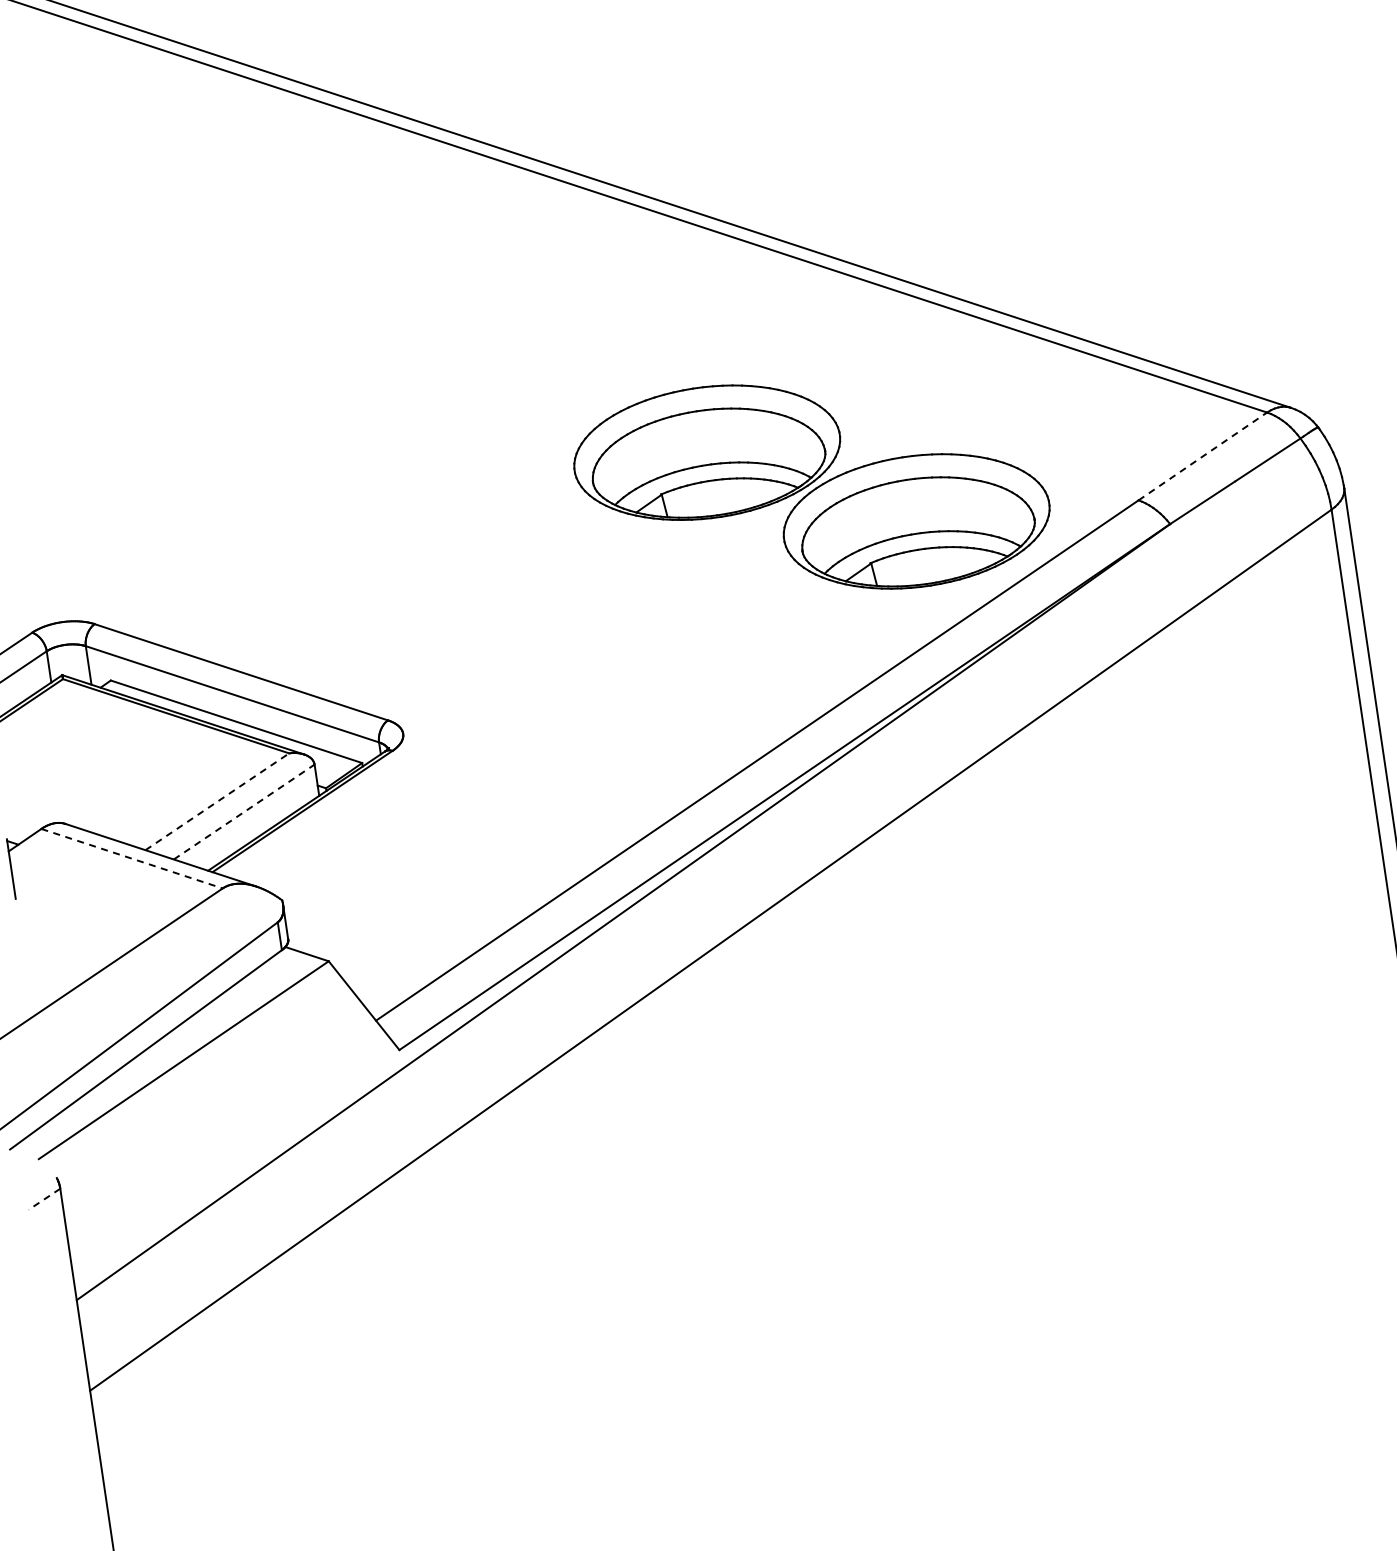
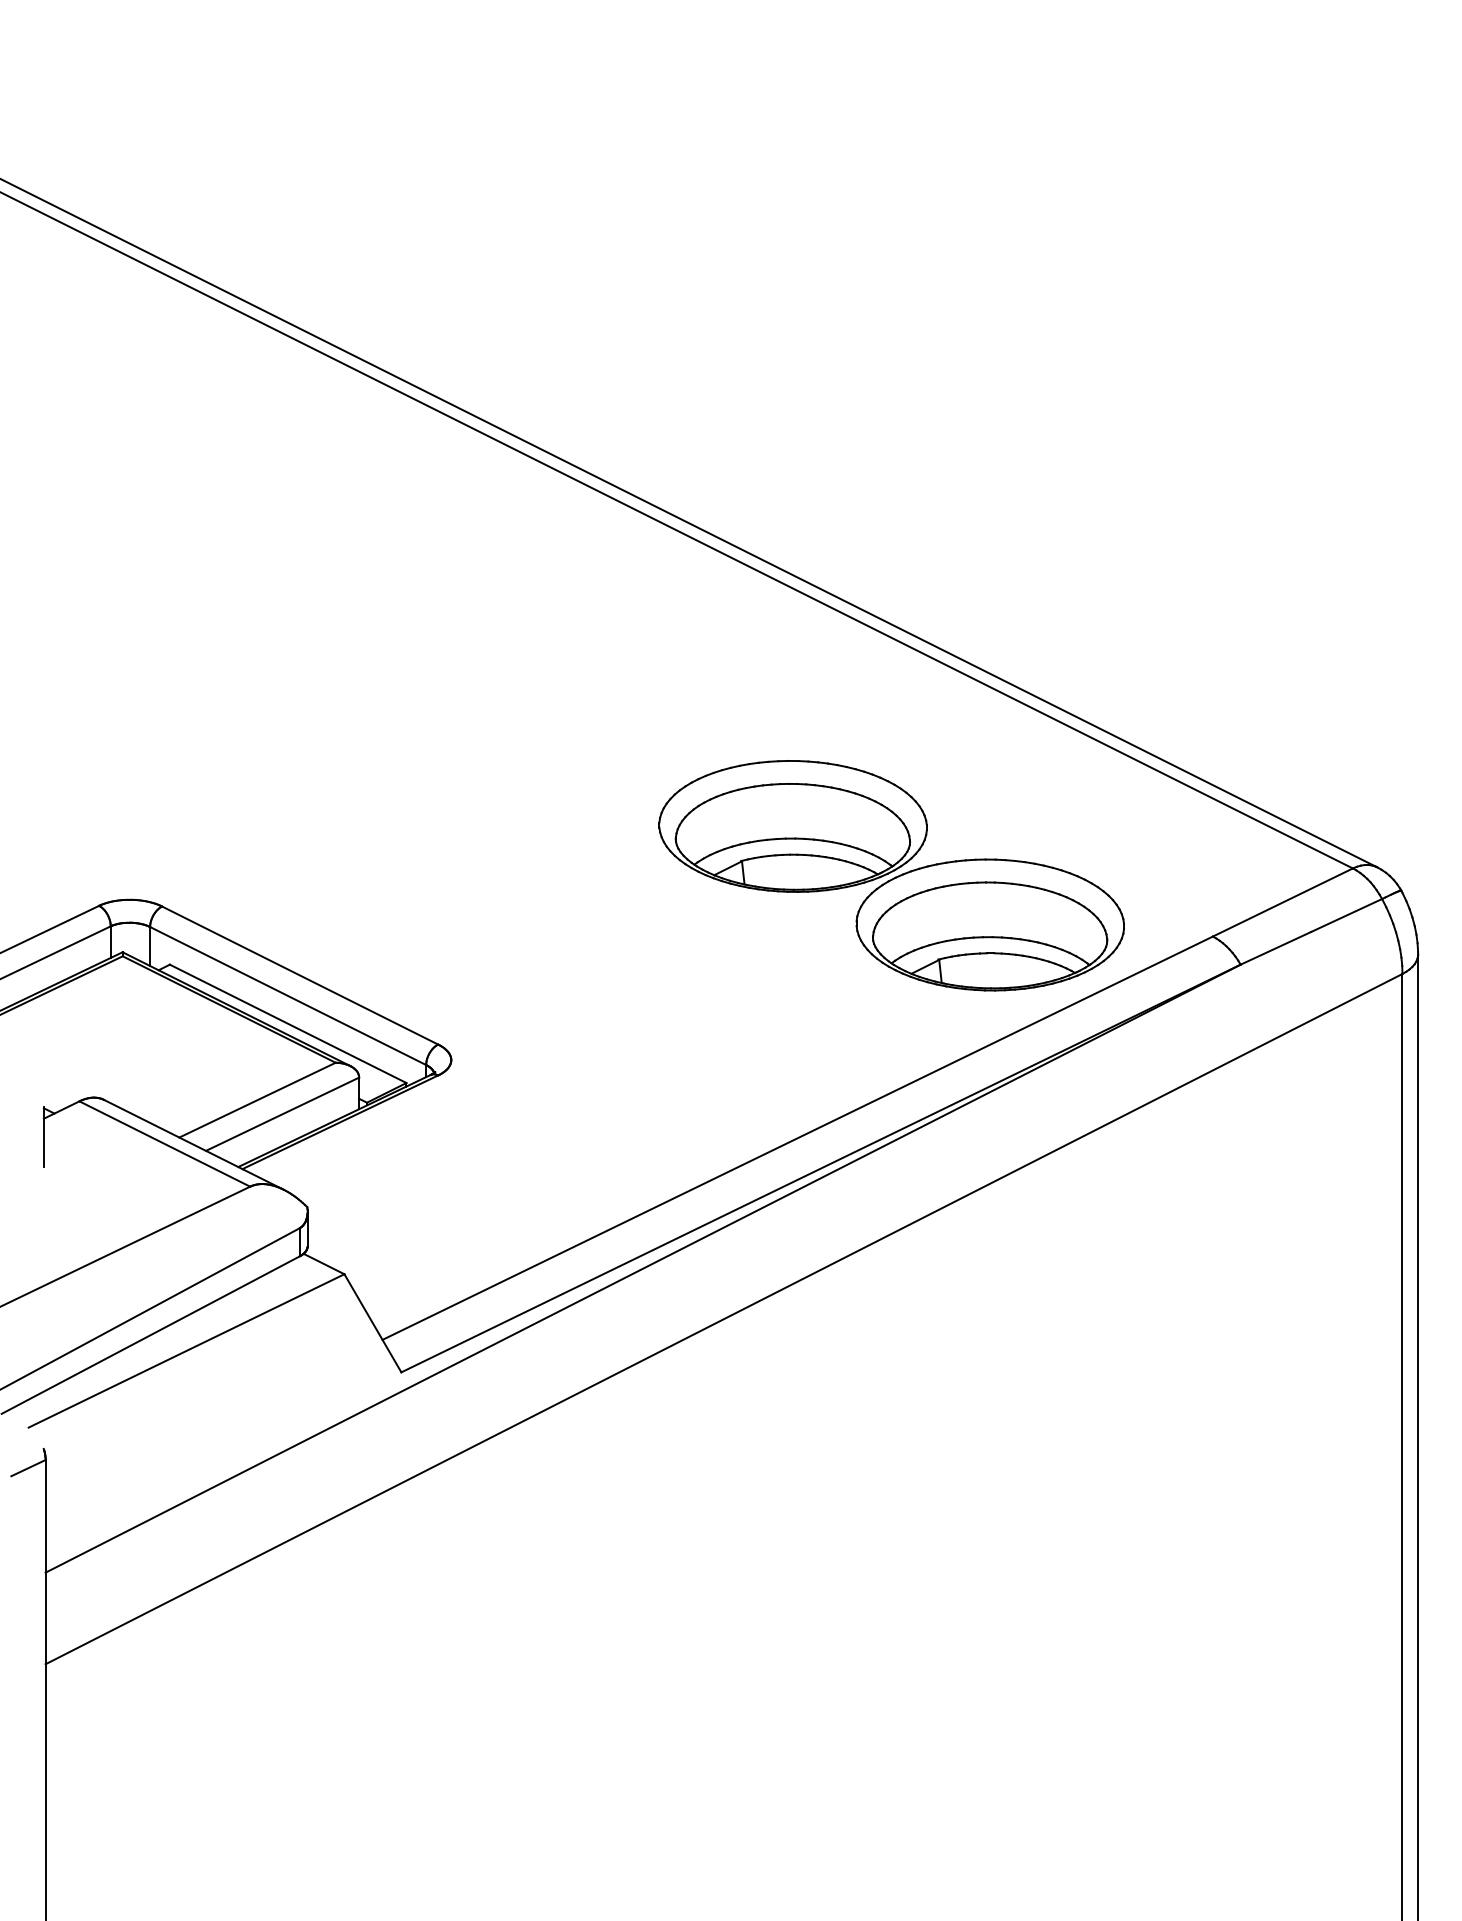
line: (1202, 456) -> (1282, 902), dashed -> solid
line: (217, 802) -> (257, 1100), dashed -> solid
line: (244, 812) -> (282, 1114), dashed -> solid
line: (132, 859) -> (165, 1144), dashed -> solid
line: (44, 1199) -> (28, 1468), dashed -> solid

